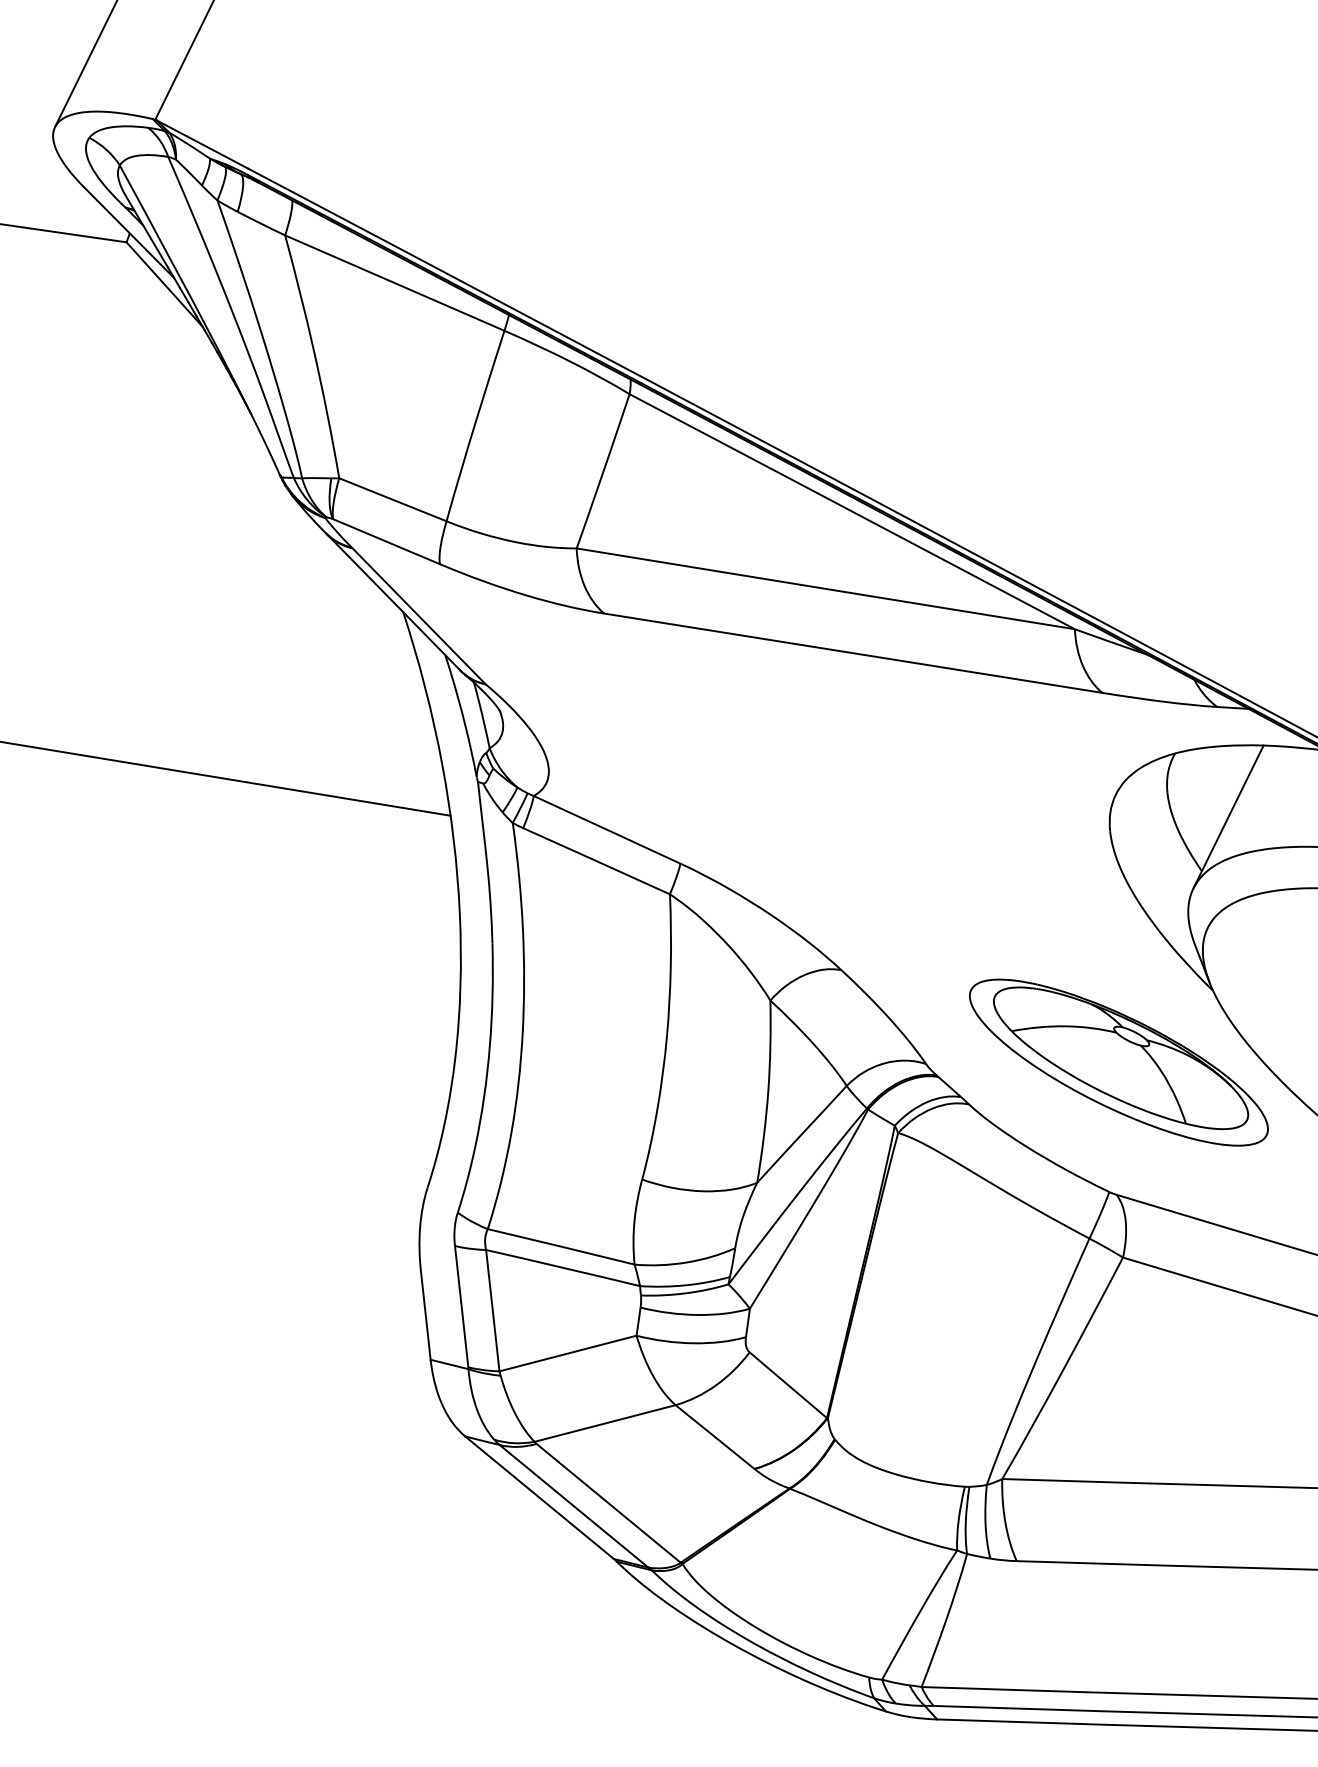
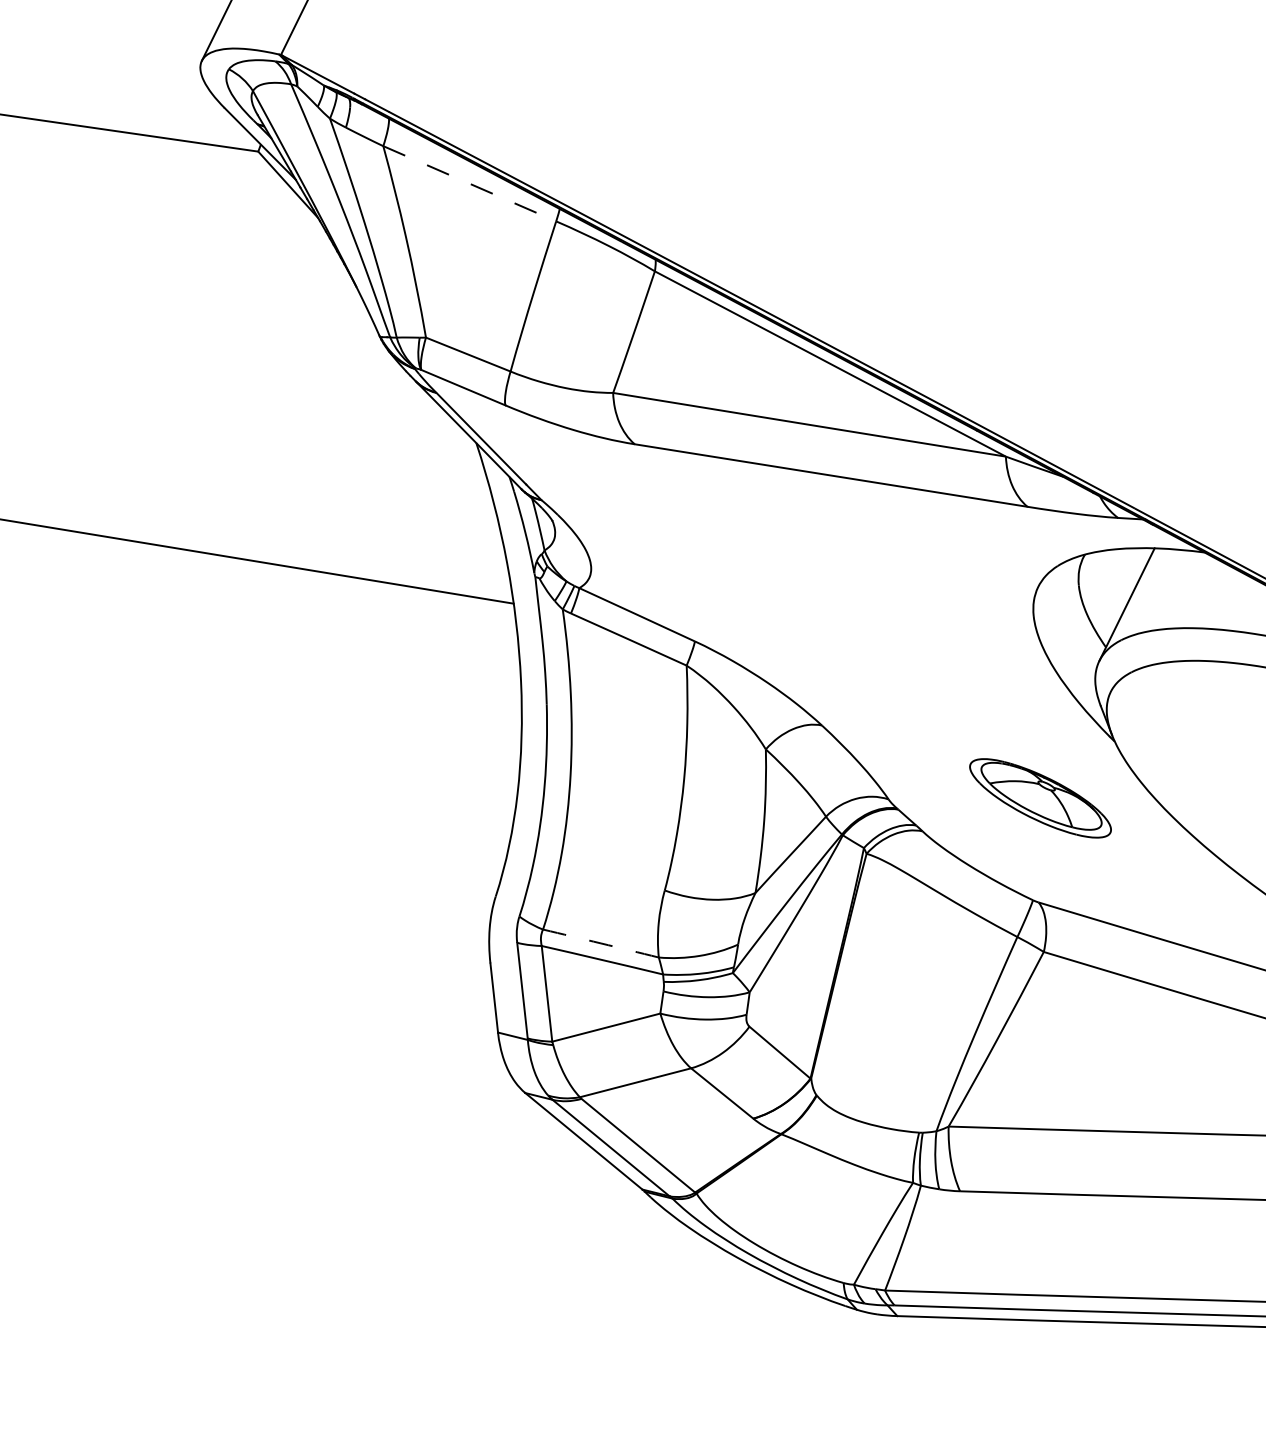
line: (395, 282) -> (470, 183), solid -> dashed
part: (1118, 1062) -> (1040, 798), size x0.6
arc: (560, 1246) -> (600, 943), solid -> dashed

